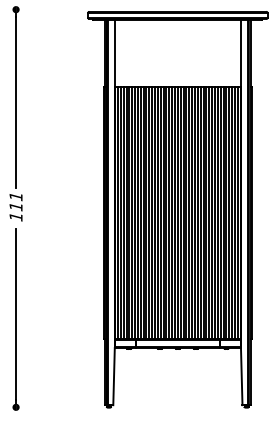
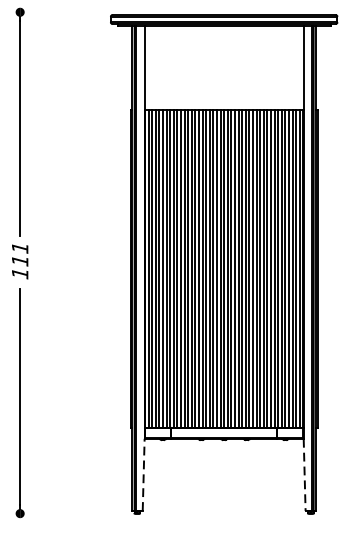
line: (114, 376) -> (144, 474), solid -> dashed
line: (241, 376) -> (304, 474), solid -> dashed

